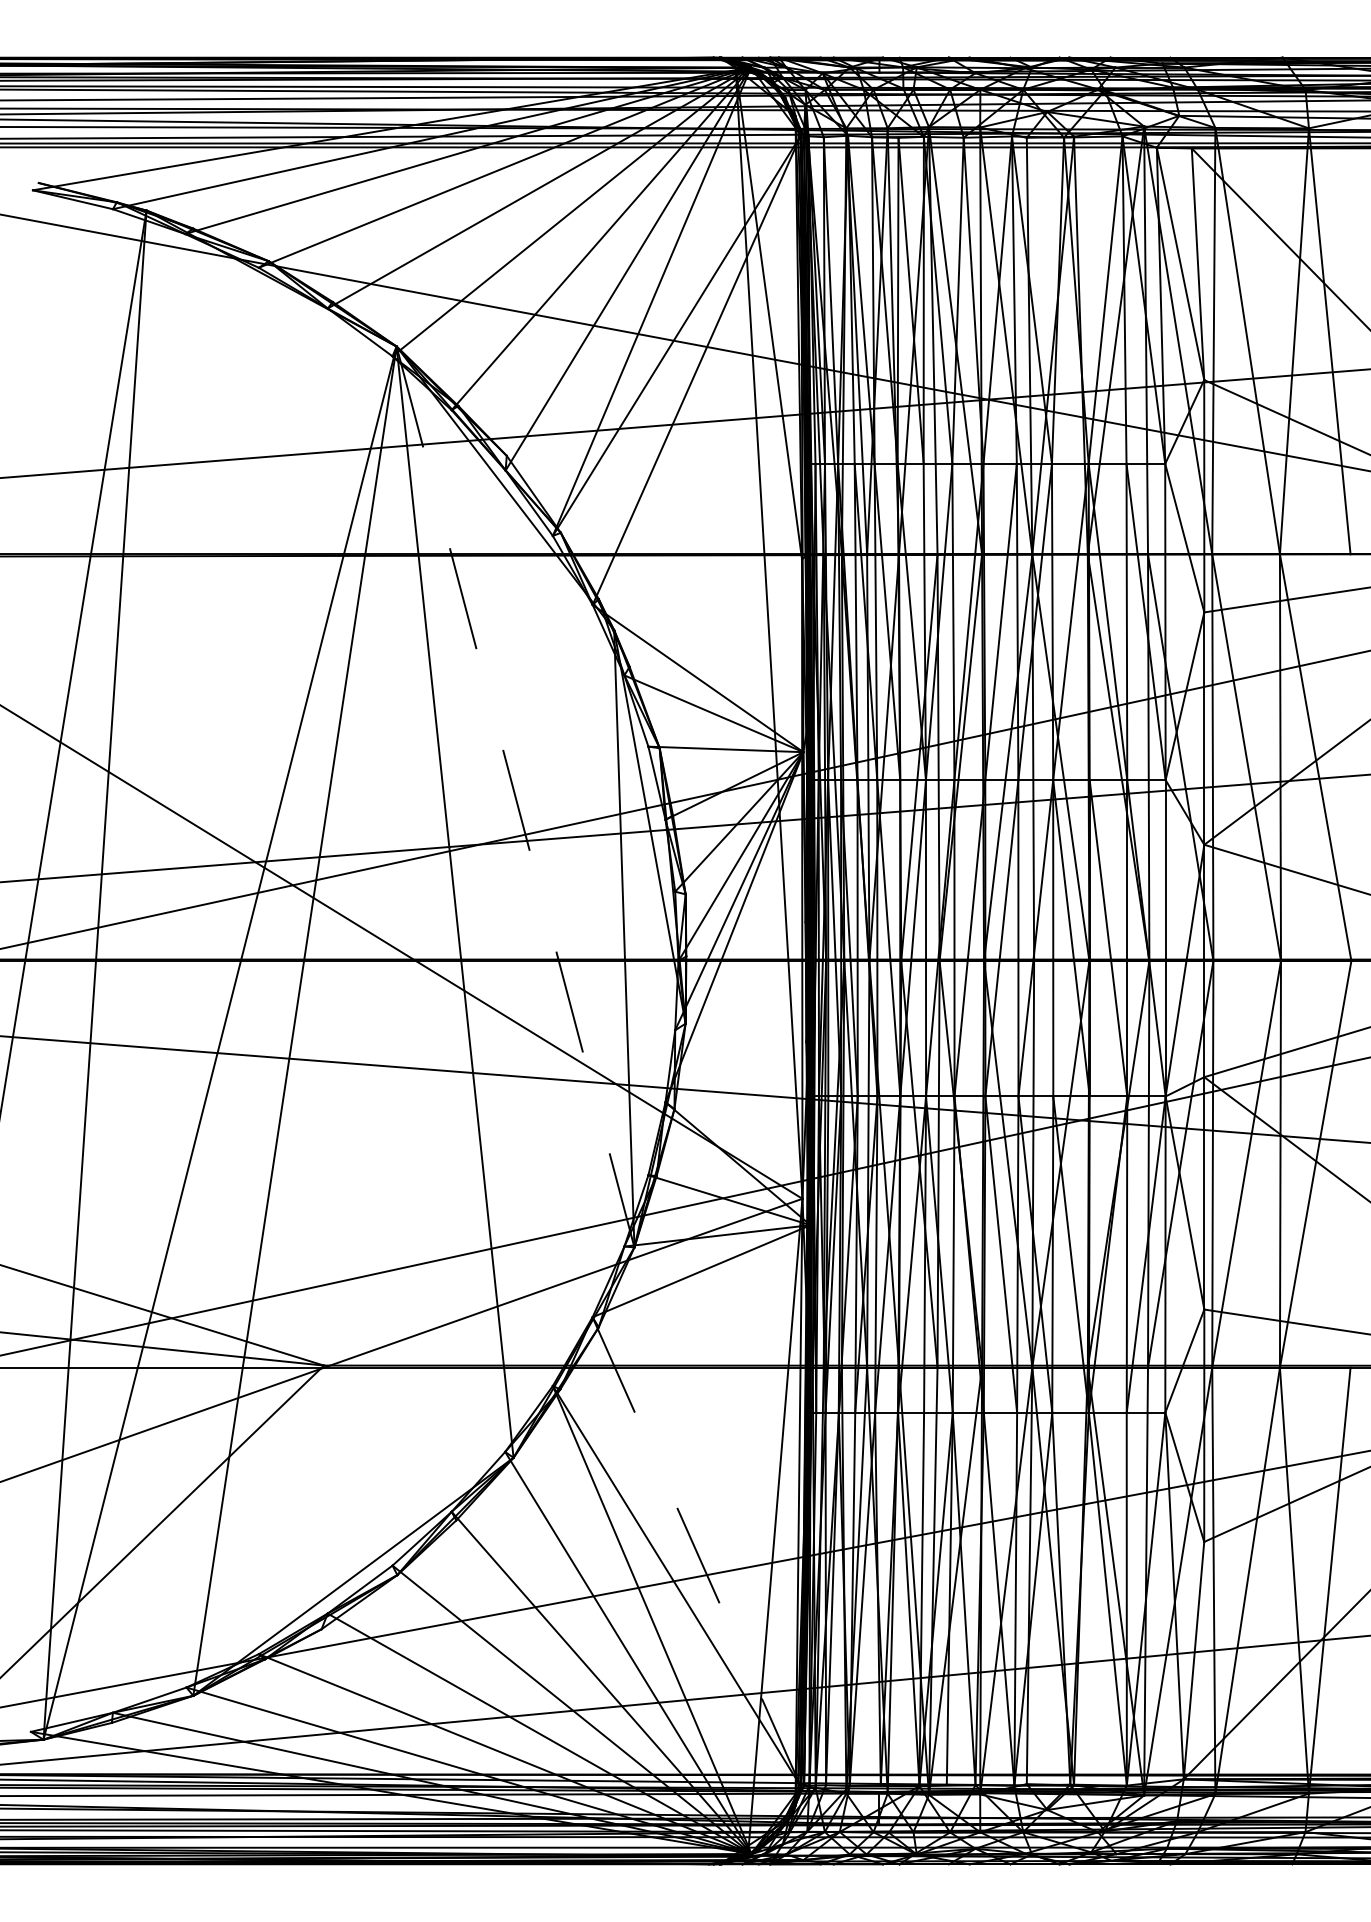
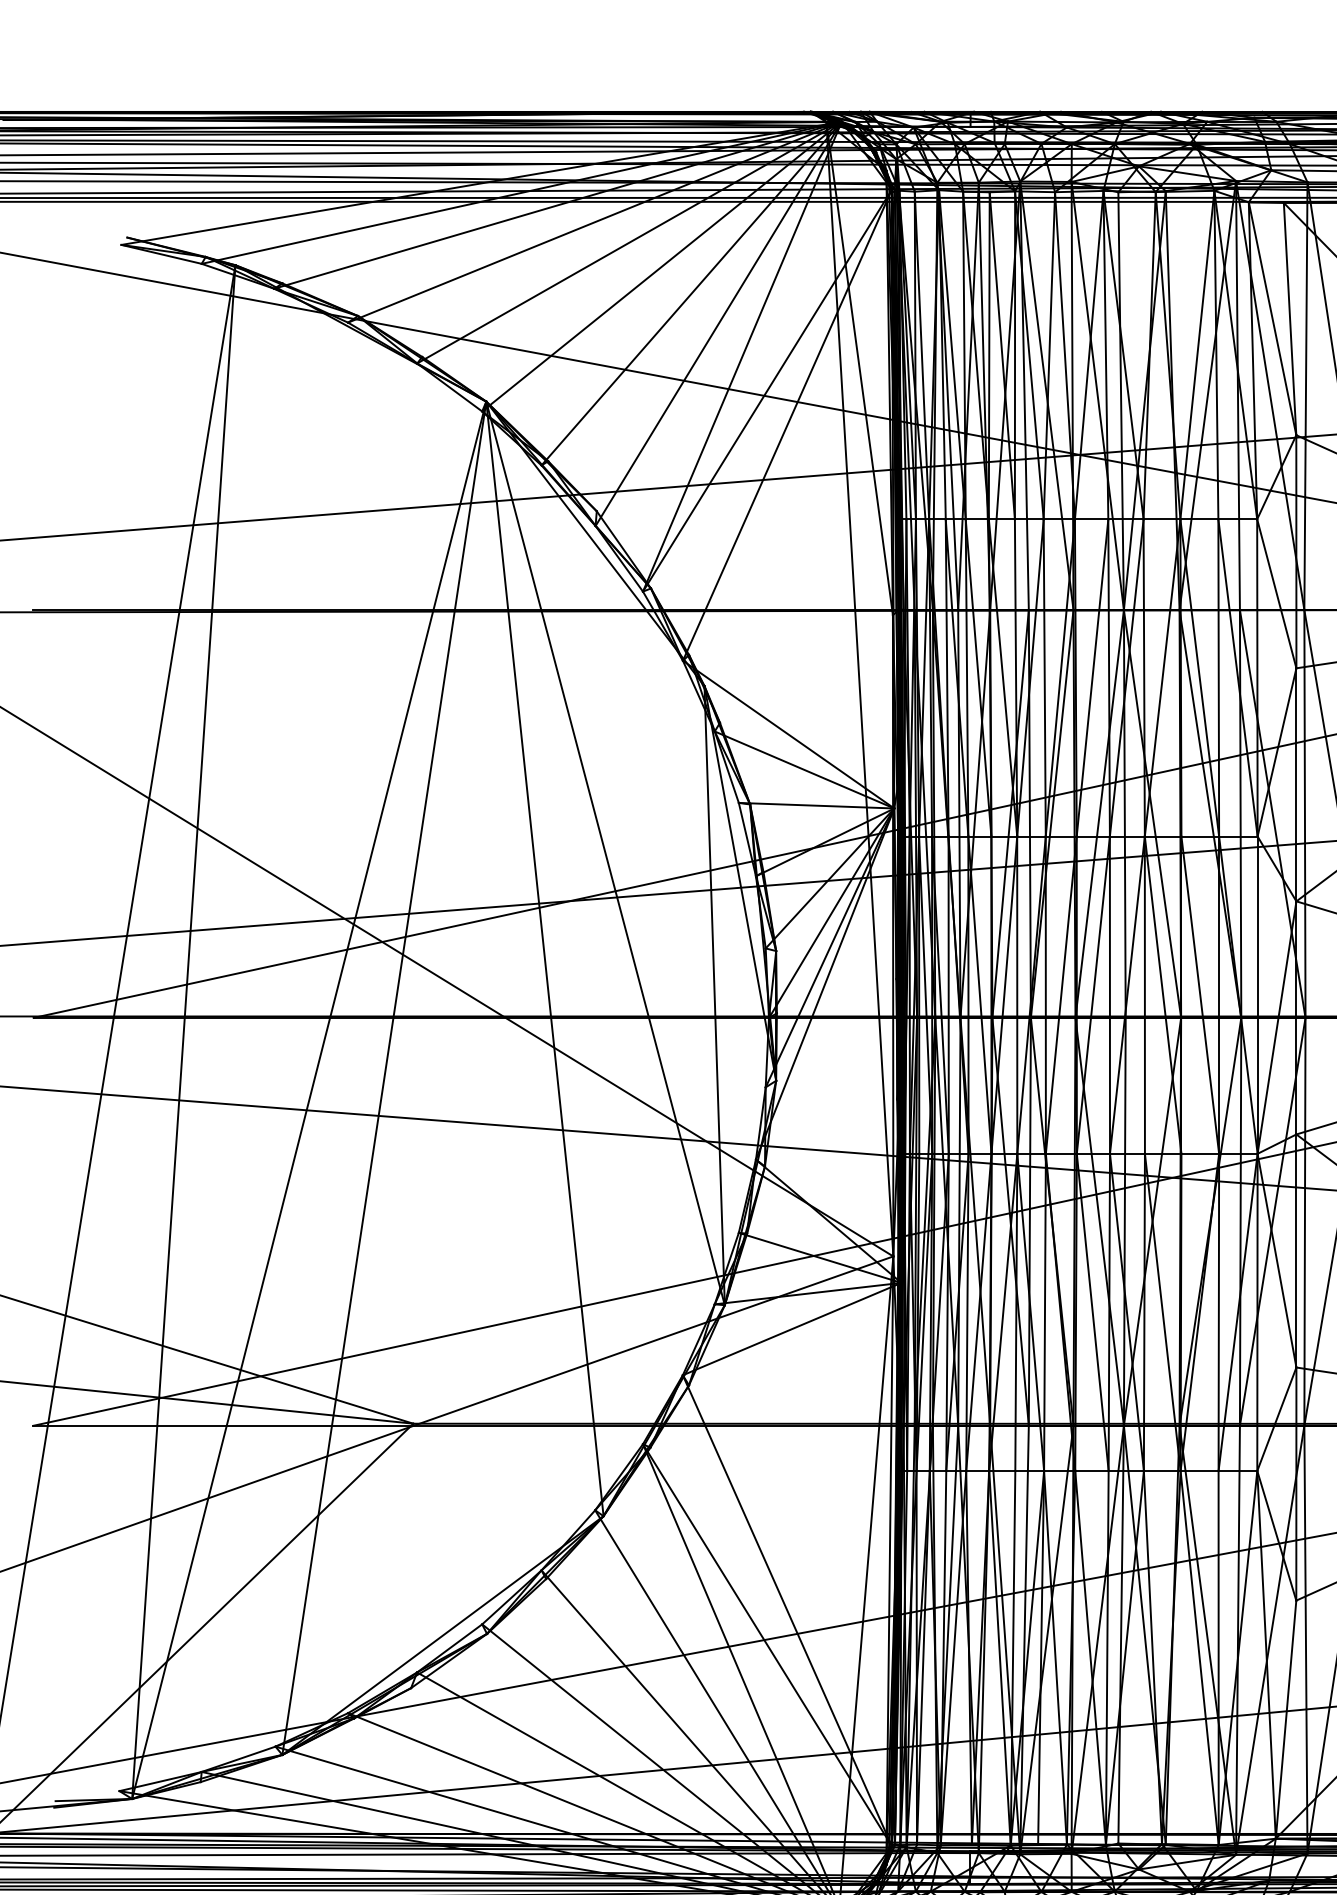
line: (515, 796) -> (605, 852), dashed -> solid
line: (696, 1552) -> (787, 1611), dashed -> solid

